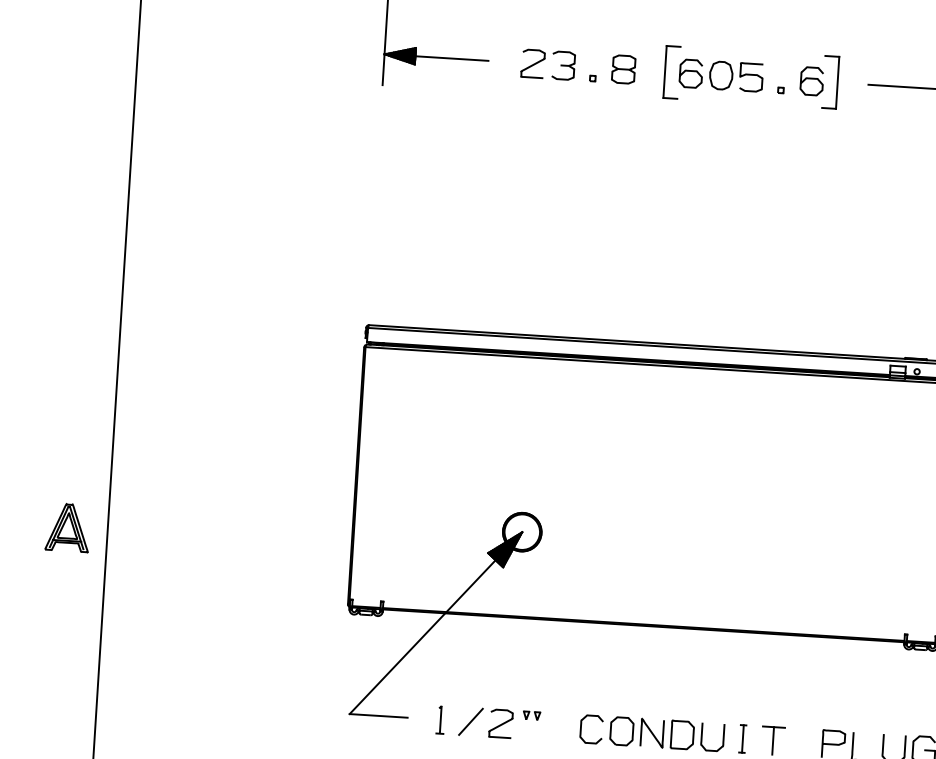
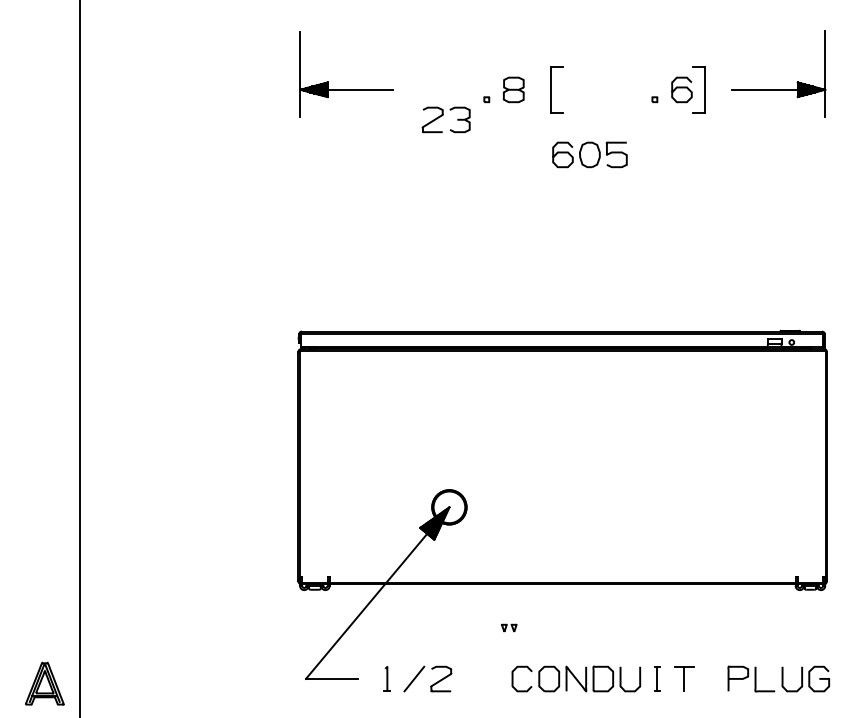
part: (547, 64) -> (445, 119), moved
part: (720, 75) -> (589, 154), moved
part: (67, 527) -> (44, 683), moved
part: (532, 714) -> (509, 627), moved

